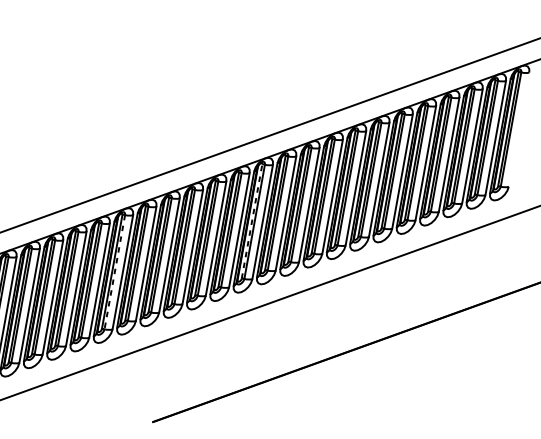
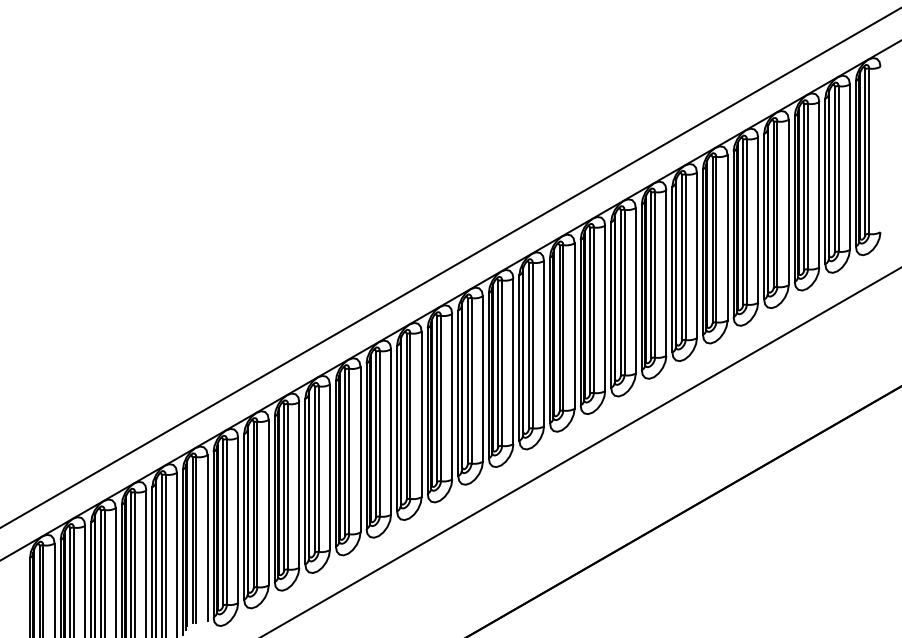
line: (251, 221) -> (528, 346), dashed -> solid
line: (115, 272) -> (349, 451), dashed -> solid

